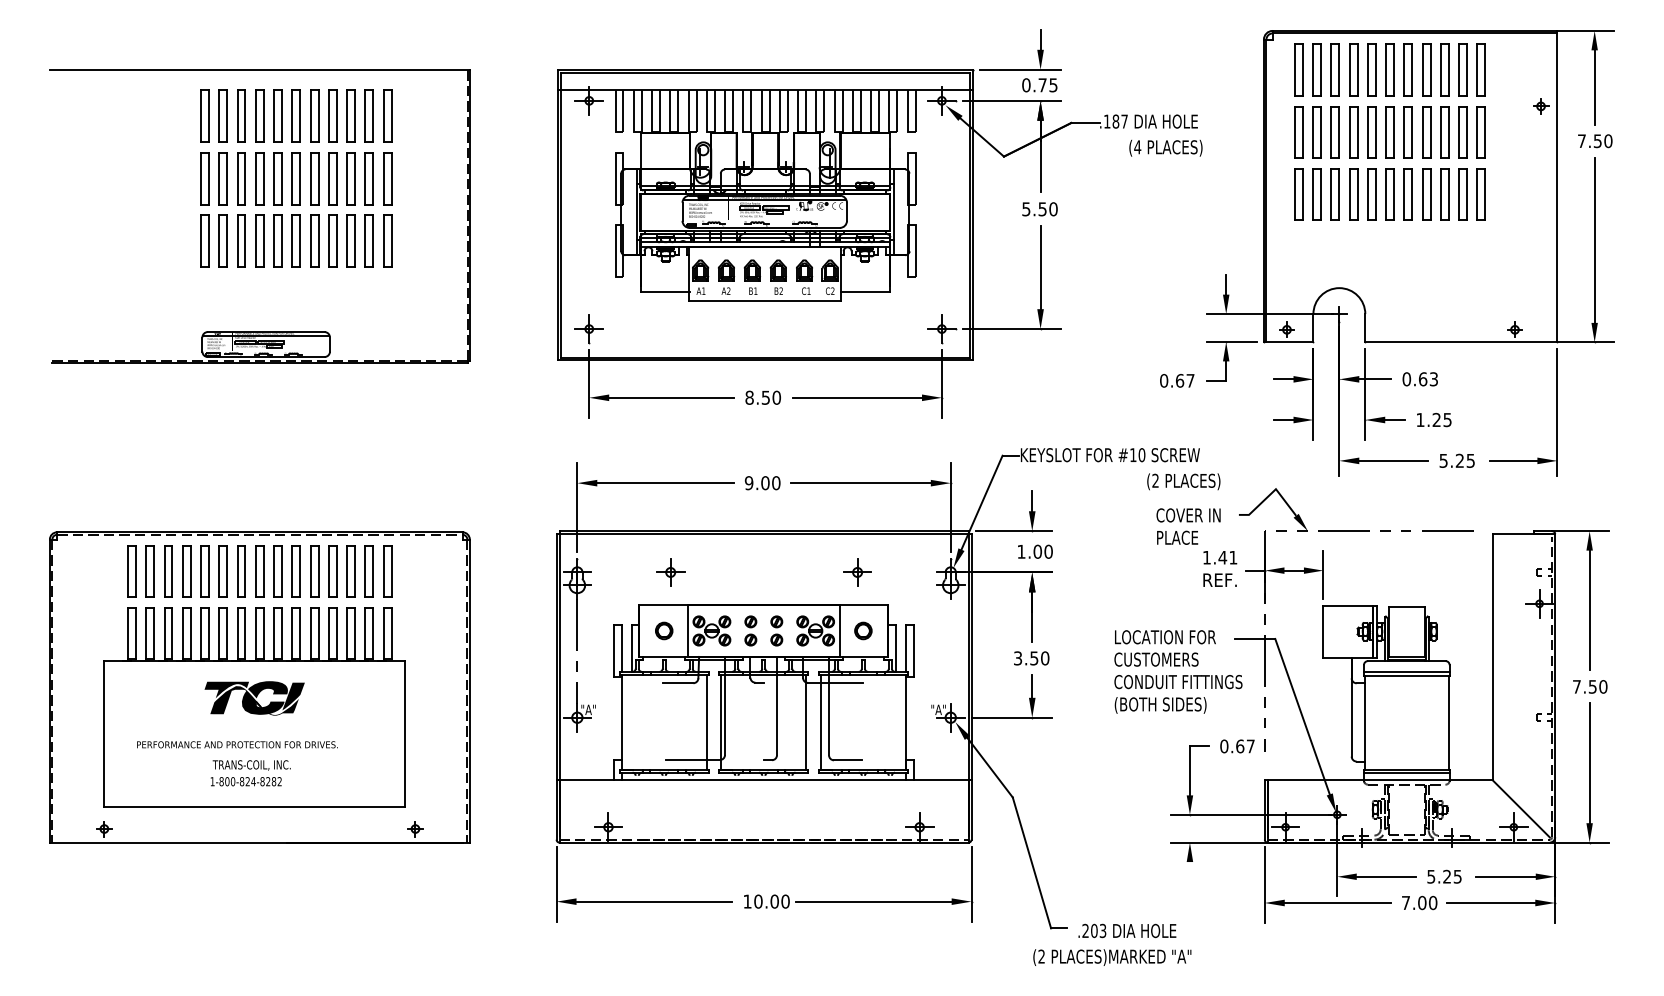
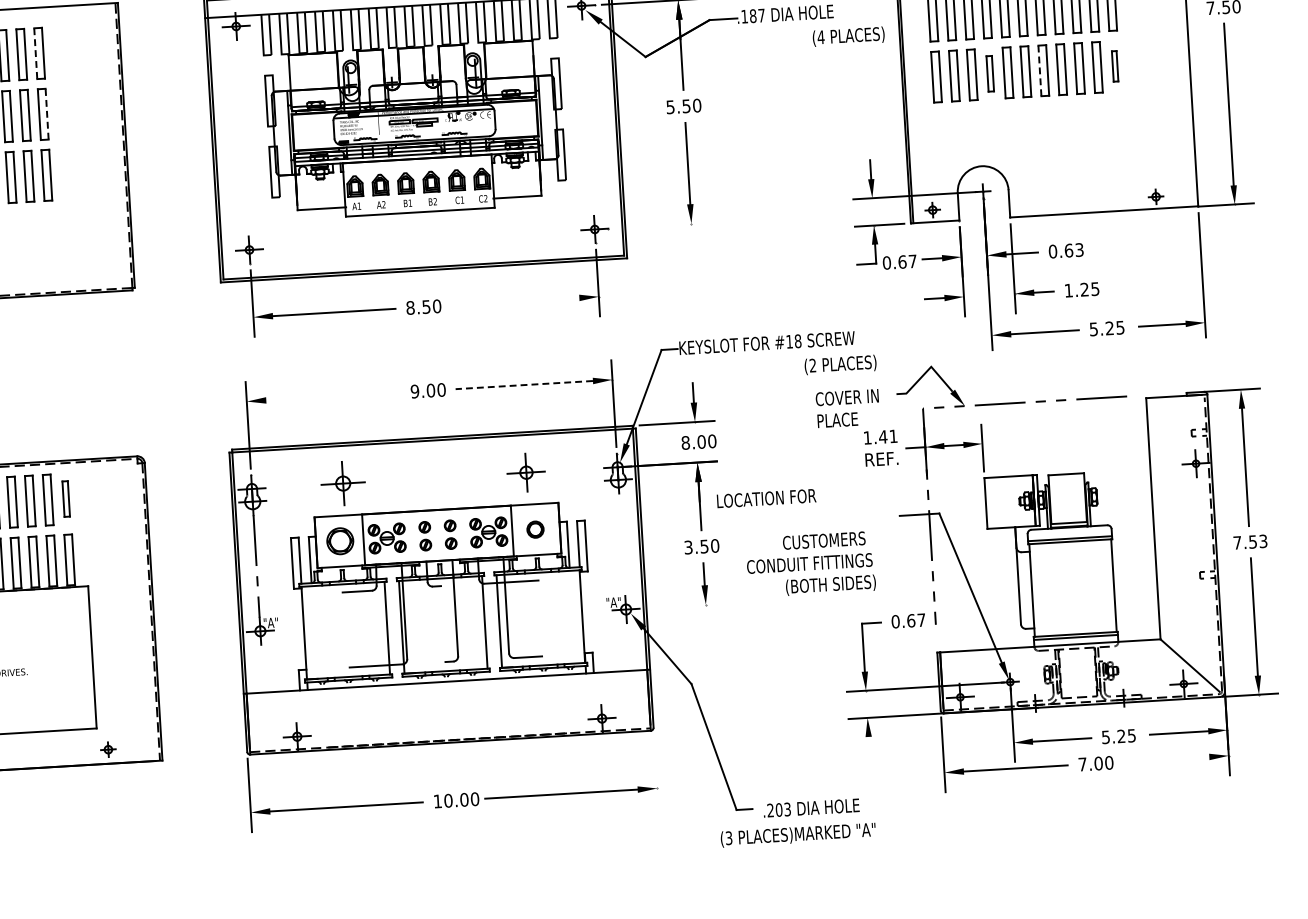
line: (383, 116) -> (35, 53), solid -> dashed
text: (1165, 147) -> (848, 35), moved
line: (391, 178) -> (47, 114), solid -> dashed
part: (1353, 194) -> (990, 73), size x0.7
line: (1404, 194) -> (1040, 70), solid -> dashed
part: (1480, 194) -> (1114, 66), size x0.6
line: (1011, 329) -> (663, 225), removed
text: (1177, 380) -> (900, 261), moved
line: (857, 397) -> (516, 301), removed
text: (1141, 454) -> (797, 340), #10 -> #18
line: (665, 483) -> (333, 396), removed
line: (860, 483) -> (524, 385), solid -> dashed
text: (1021, 551) -> (685, 442), 1.00 -> 8.00
part: (387, 571) -> (66, 499), size x0.7
part: (670, 572) -> (343, 483), size x1.6
part: (857, 572) -> (526, 472), size x1.4
part: (664, 630) -> (340, 540), size x1.6
text: (1165, 637) -> (766, 498), moved
text: (1178, 682) -> (809, 564), moved
text: (1603, 686) -> (1263, 540), 7.50 -> 7.53
line: (1011, 717) -> (685, 605), removed
line: (971, 883) -> (656, 770), removed
line: (1491, 902) -> (1166, 759), removed
text: (1041, 956) -> (728, 838), (2 -> (3

